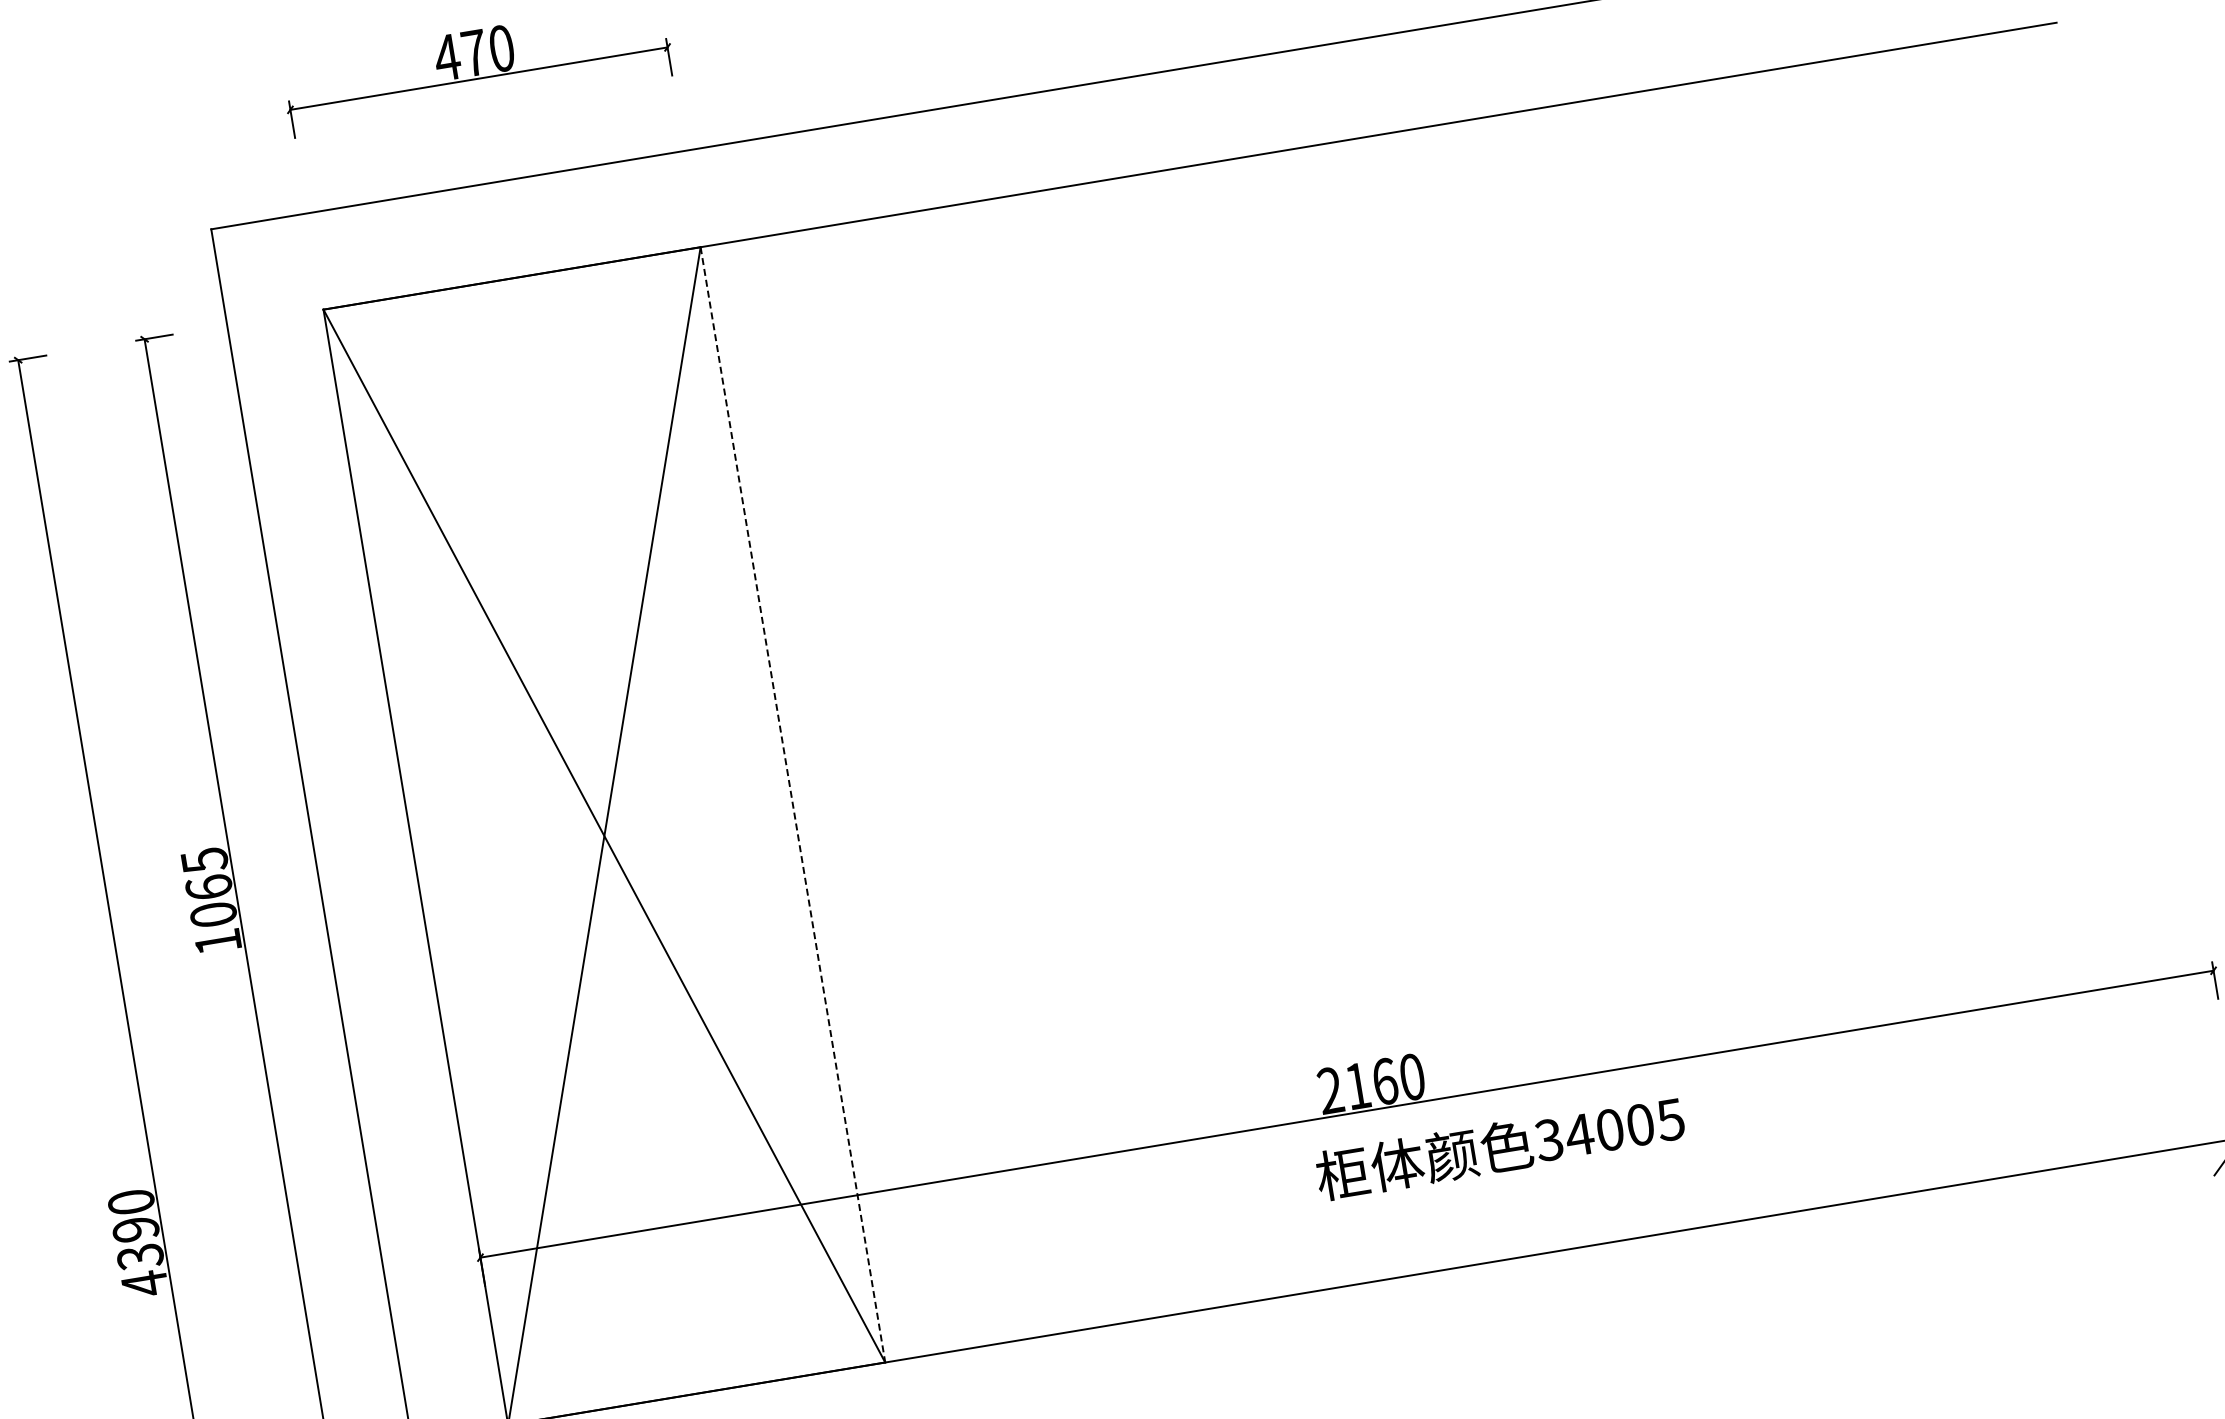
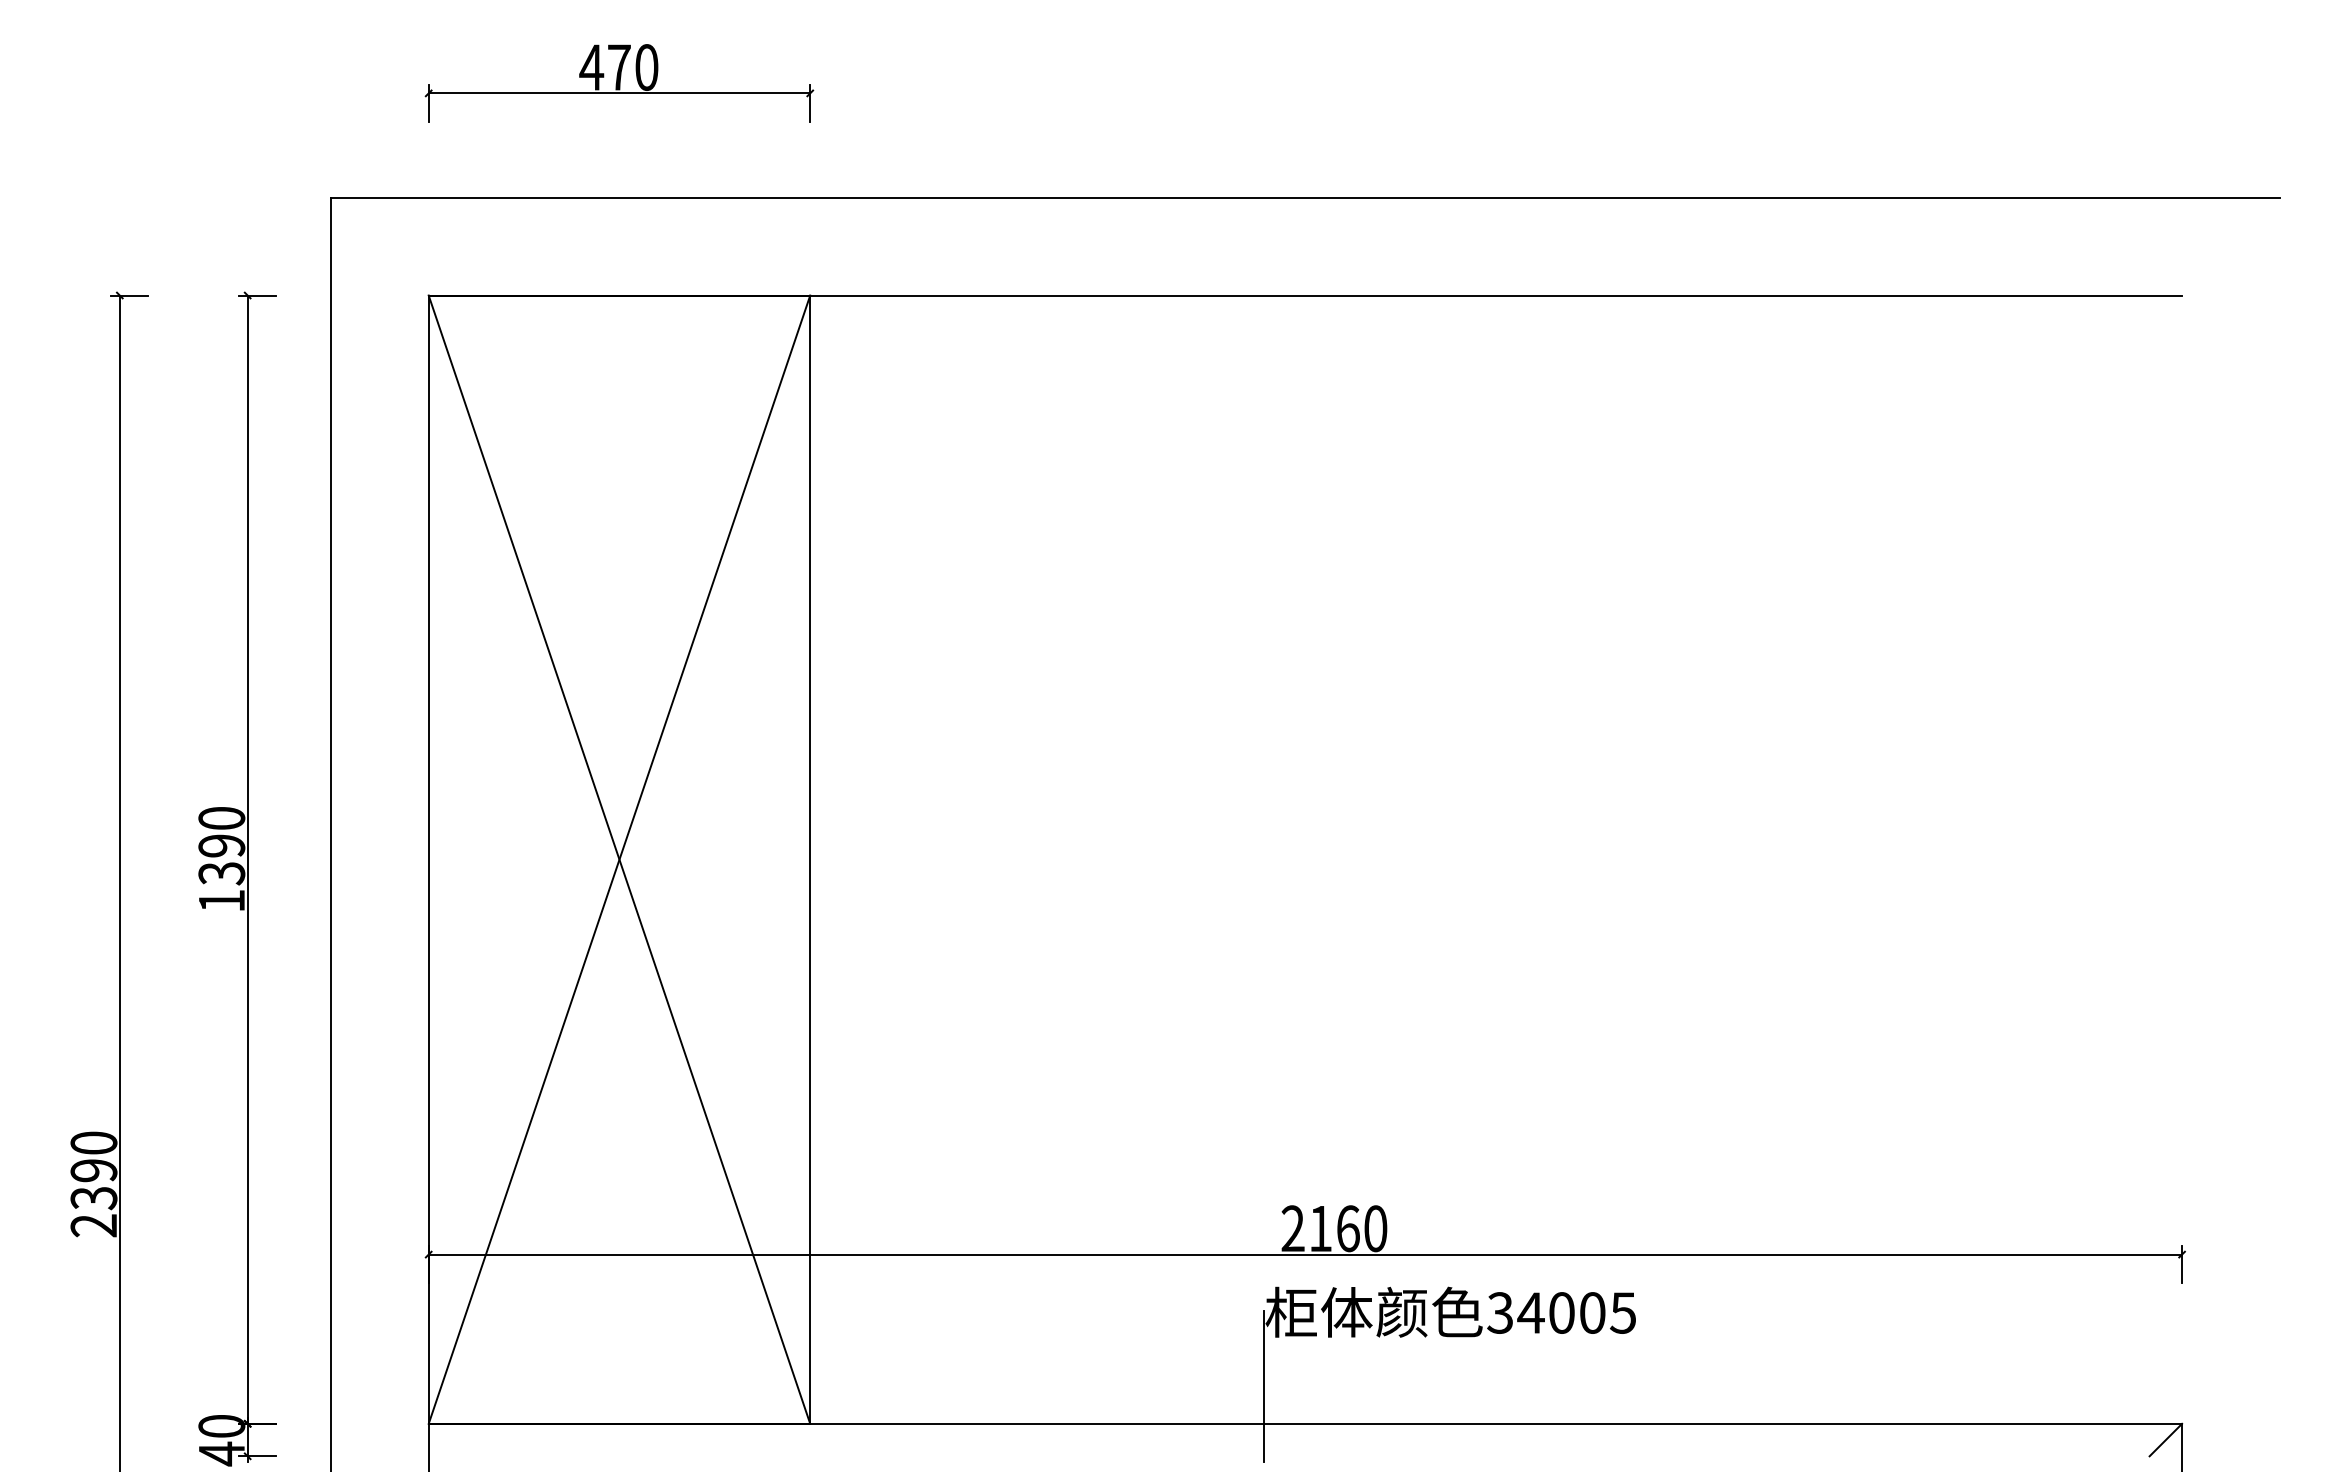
line: (793, 805) -> (810, 860), dashed -> solid
text: (208, 888) -> (221, 846), 1065 -> 1390
line: (1328, 1251) -> (1264, 1386), added
text: (144, 1283) -> (93, 1225), 4390 -> 2390

